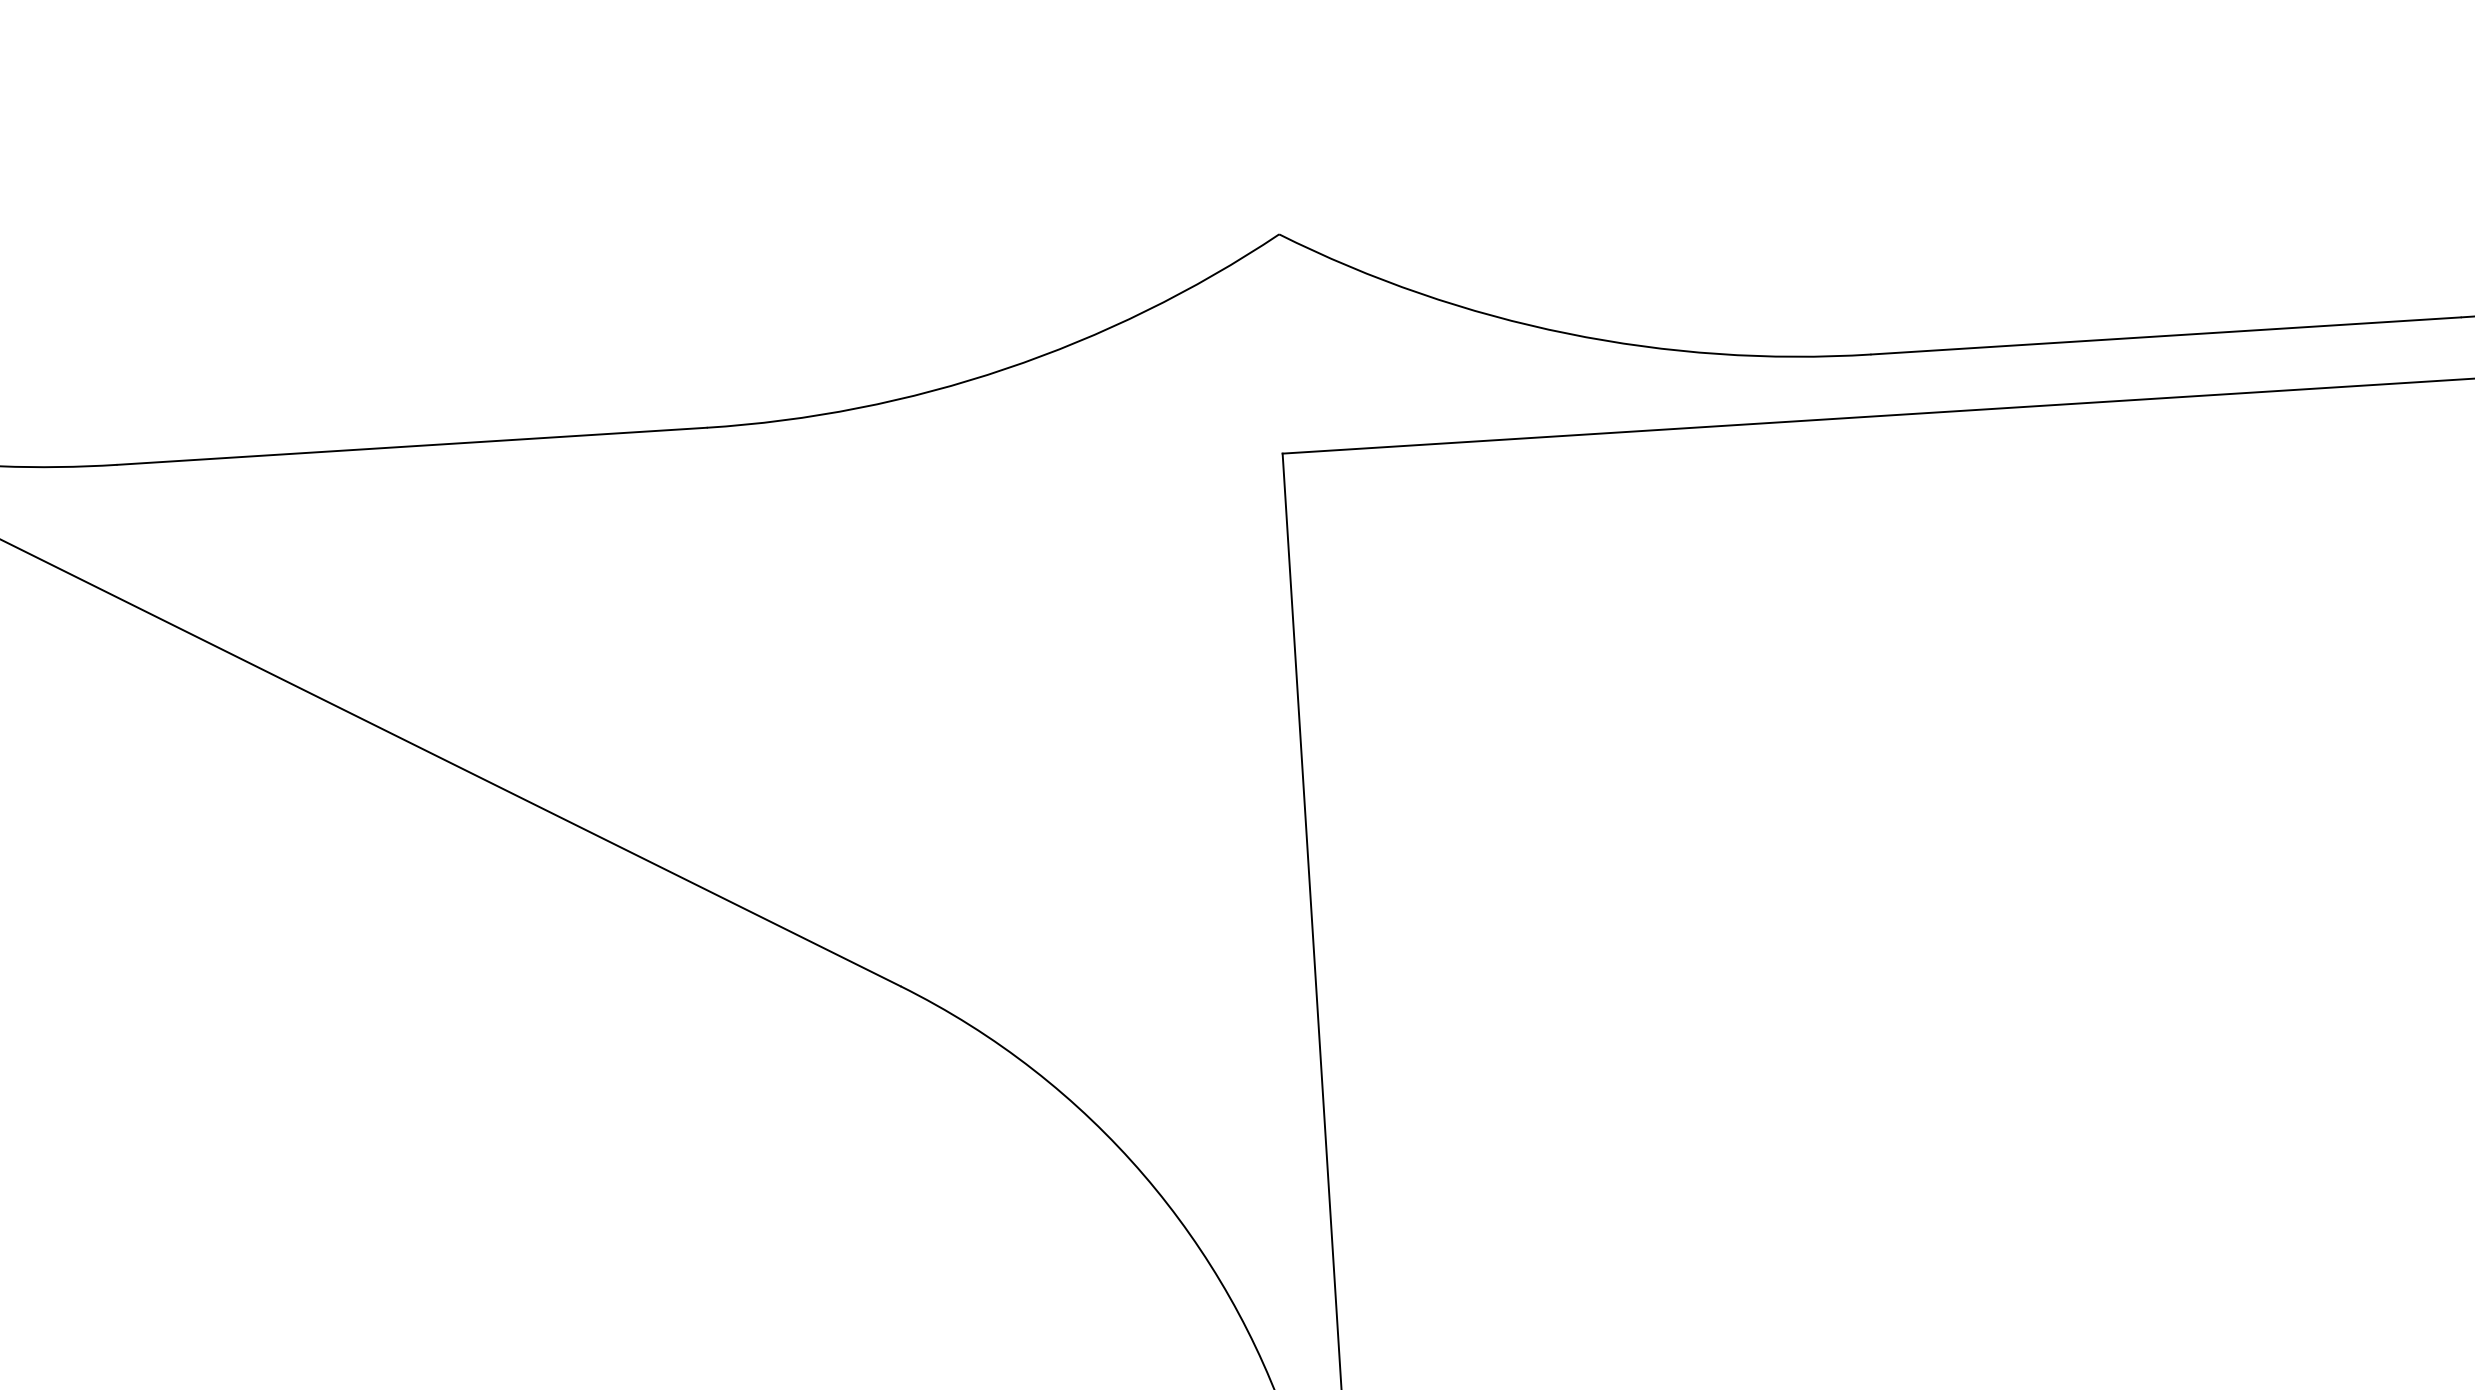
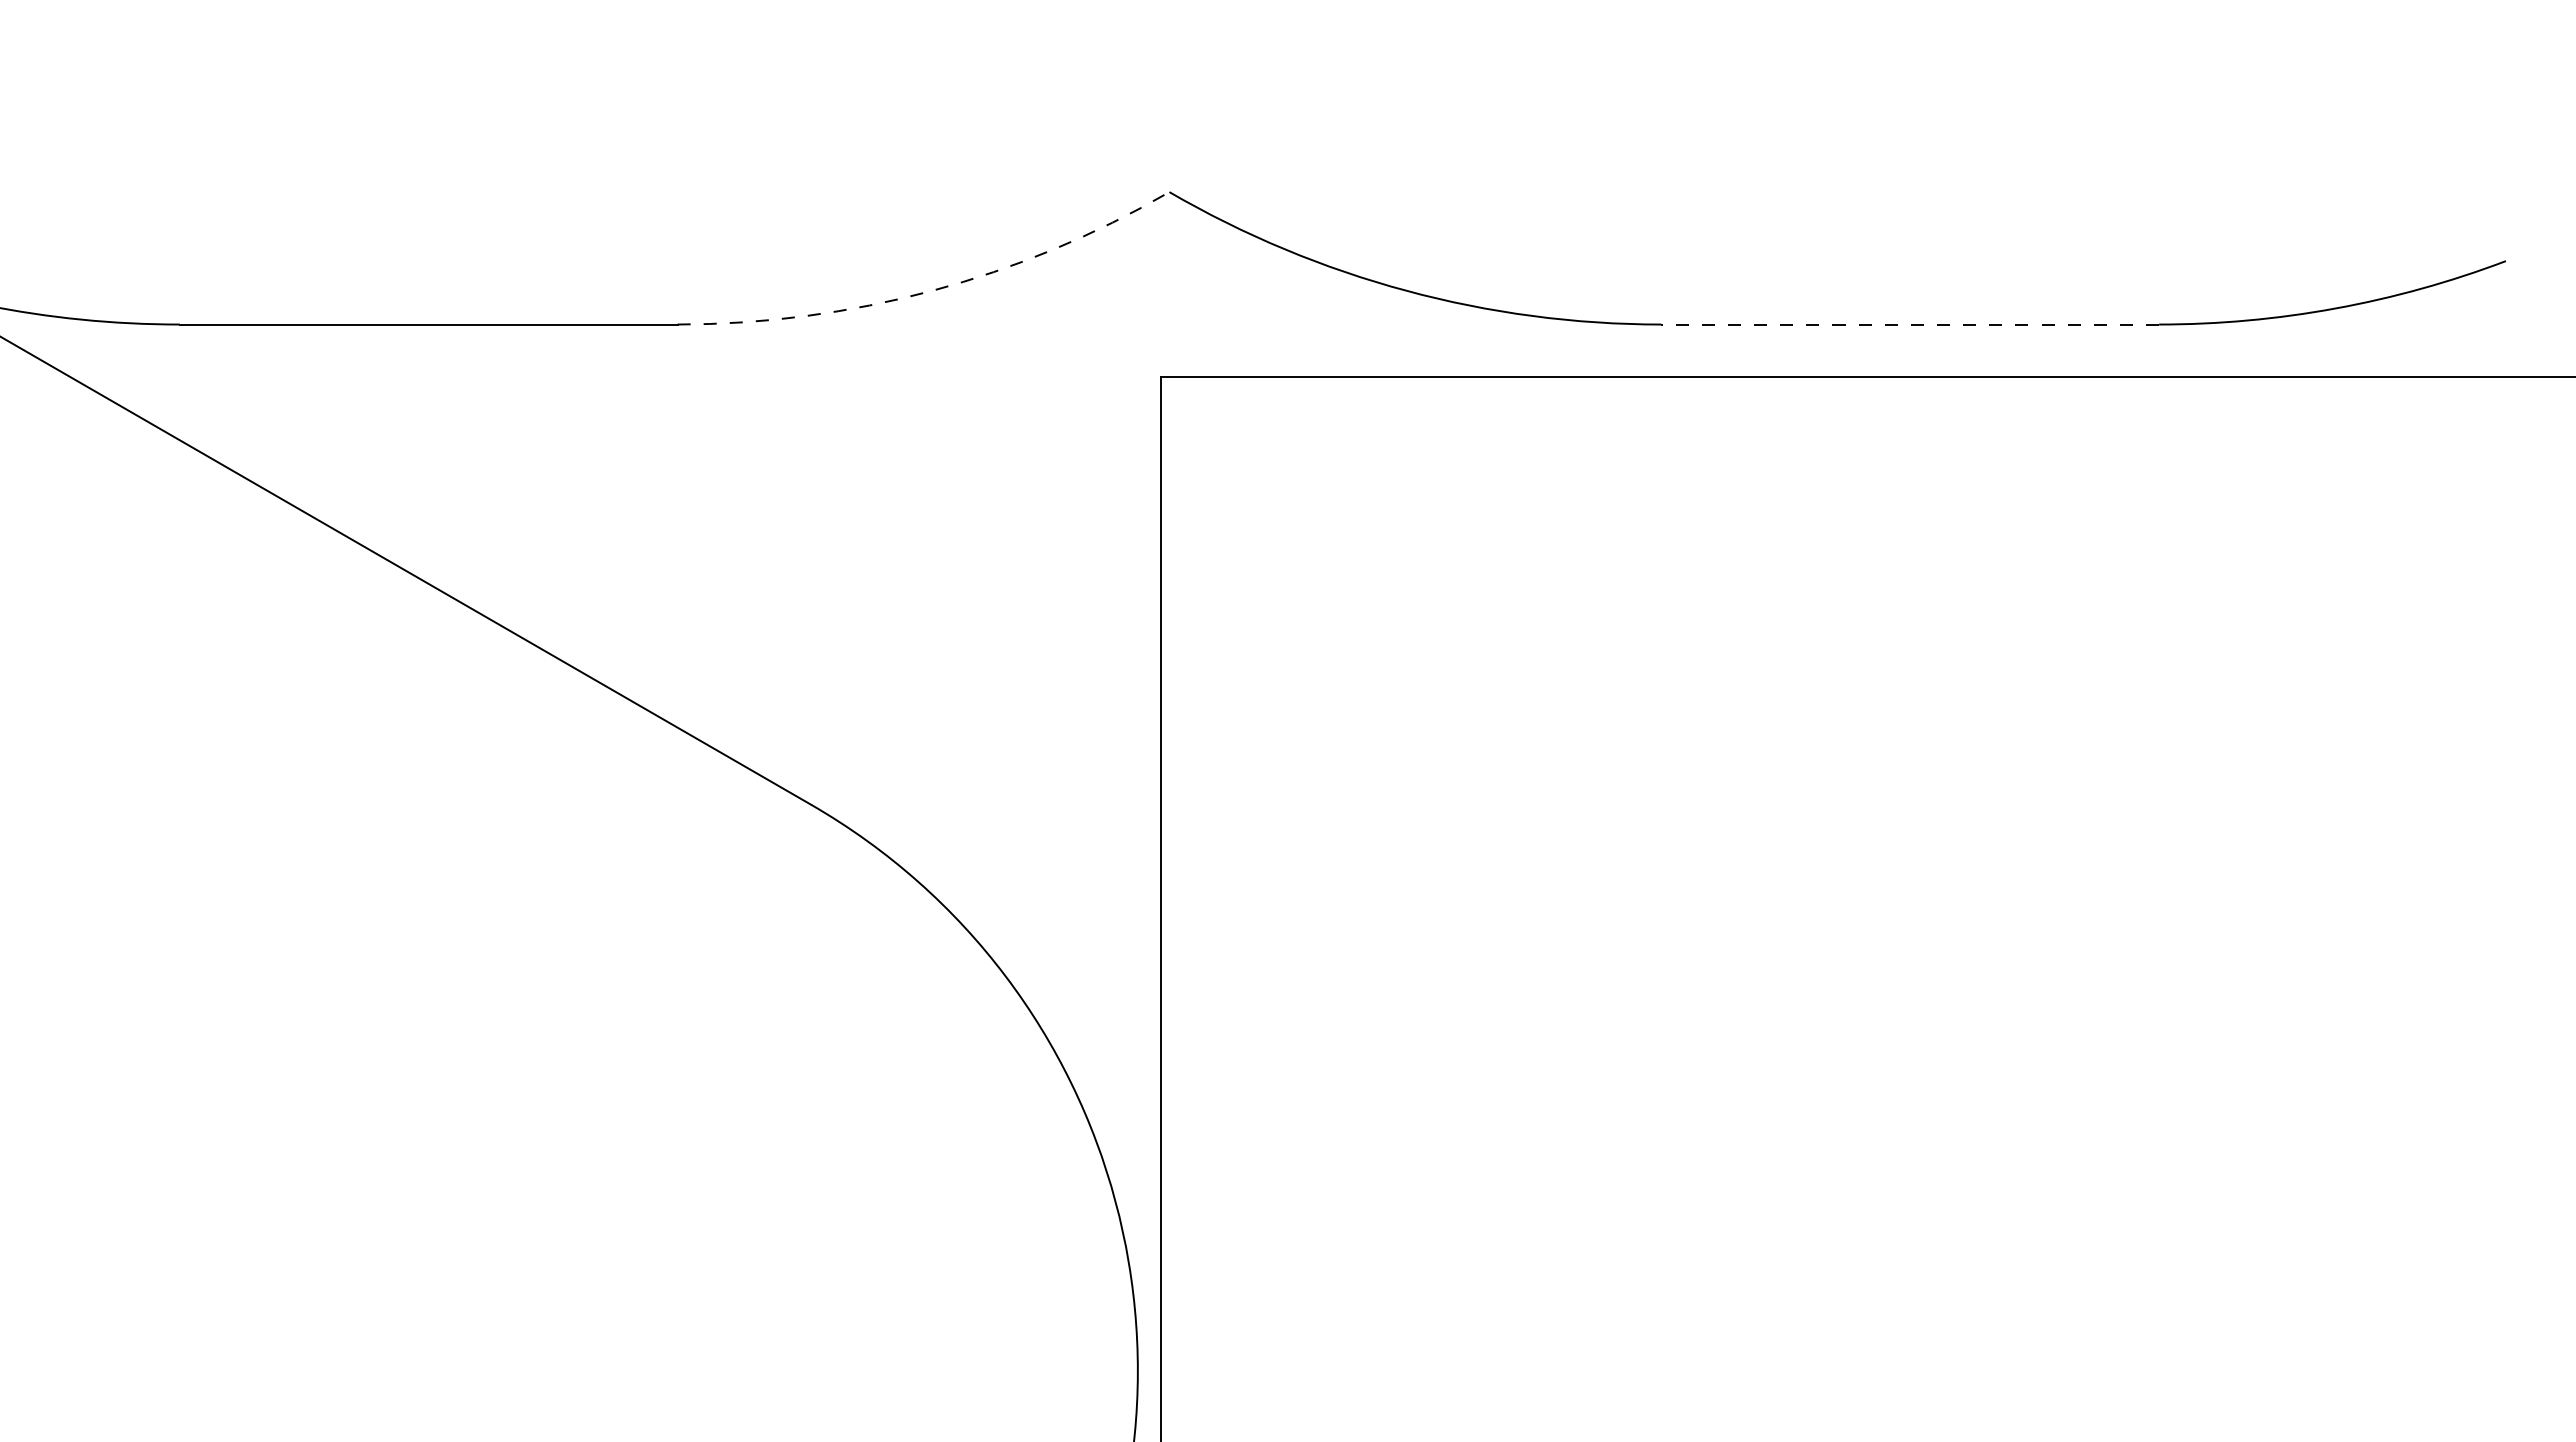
line: (2166, 335) -> (1910, 324), solid -> dashed
arc: (1006, 368) -> (932, 290), solid -> dashed

